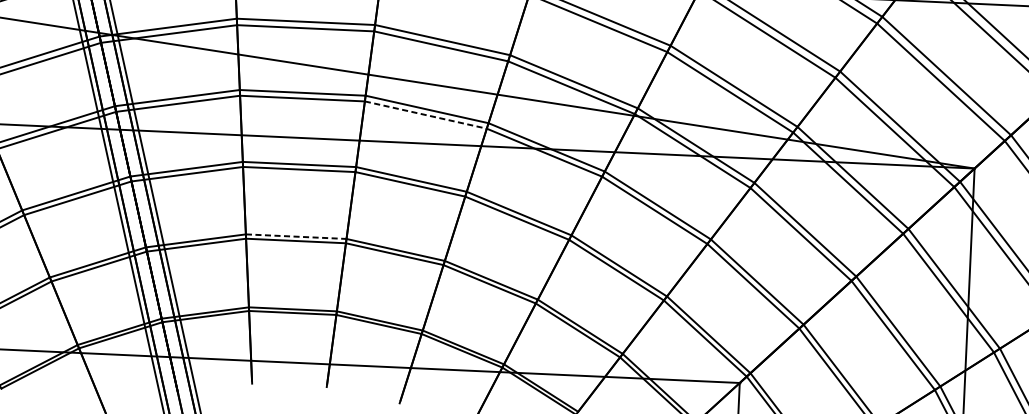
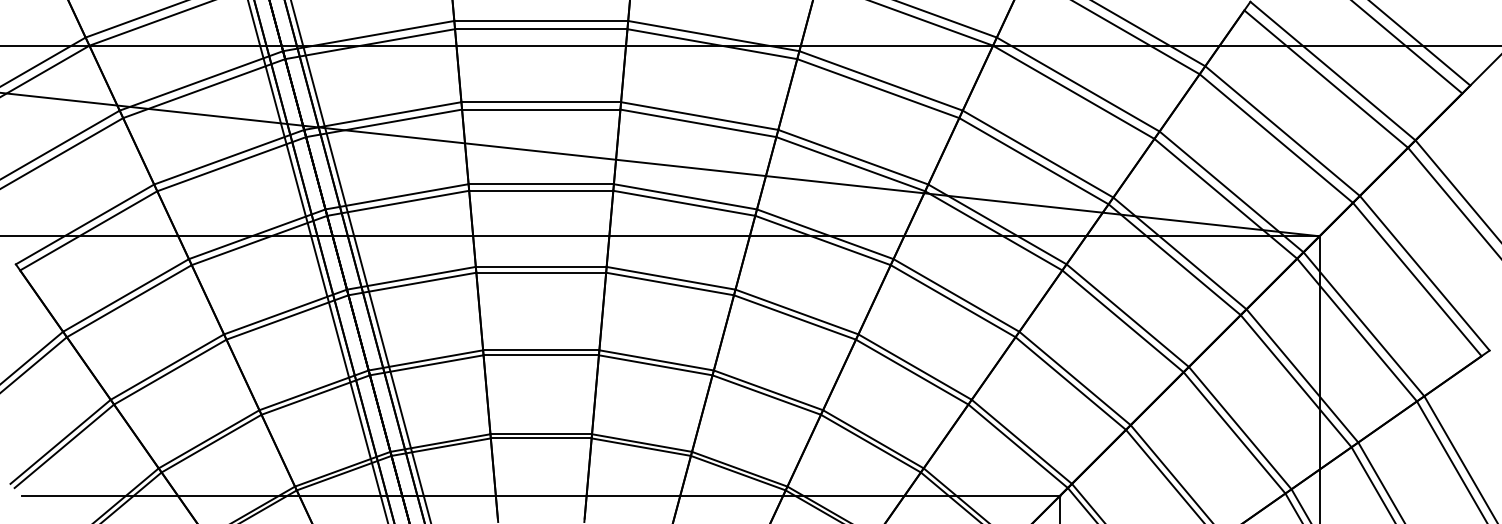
line: (426, 115) -> (684, 203), dashed -> solid
line: (296, 236) -> (541, 350), dashed -> solid

